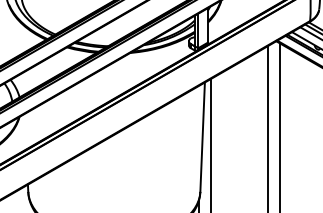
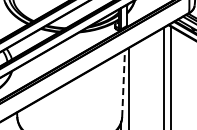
line: (202, 136) -> (123, 83), solid -> dashed

